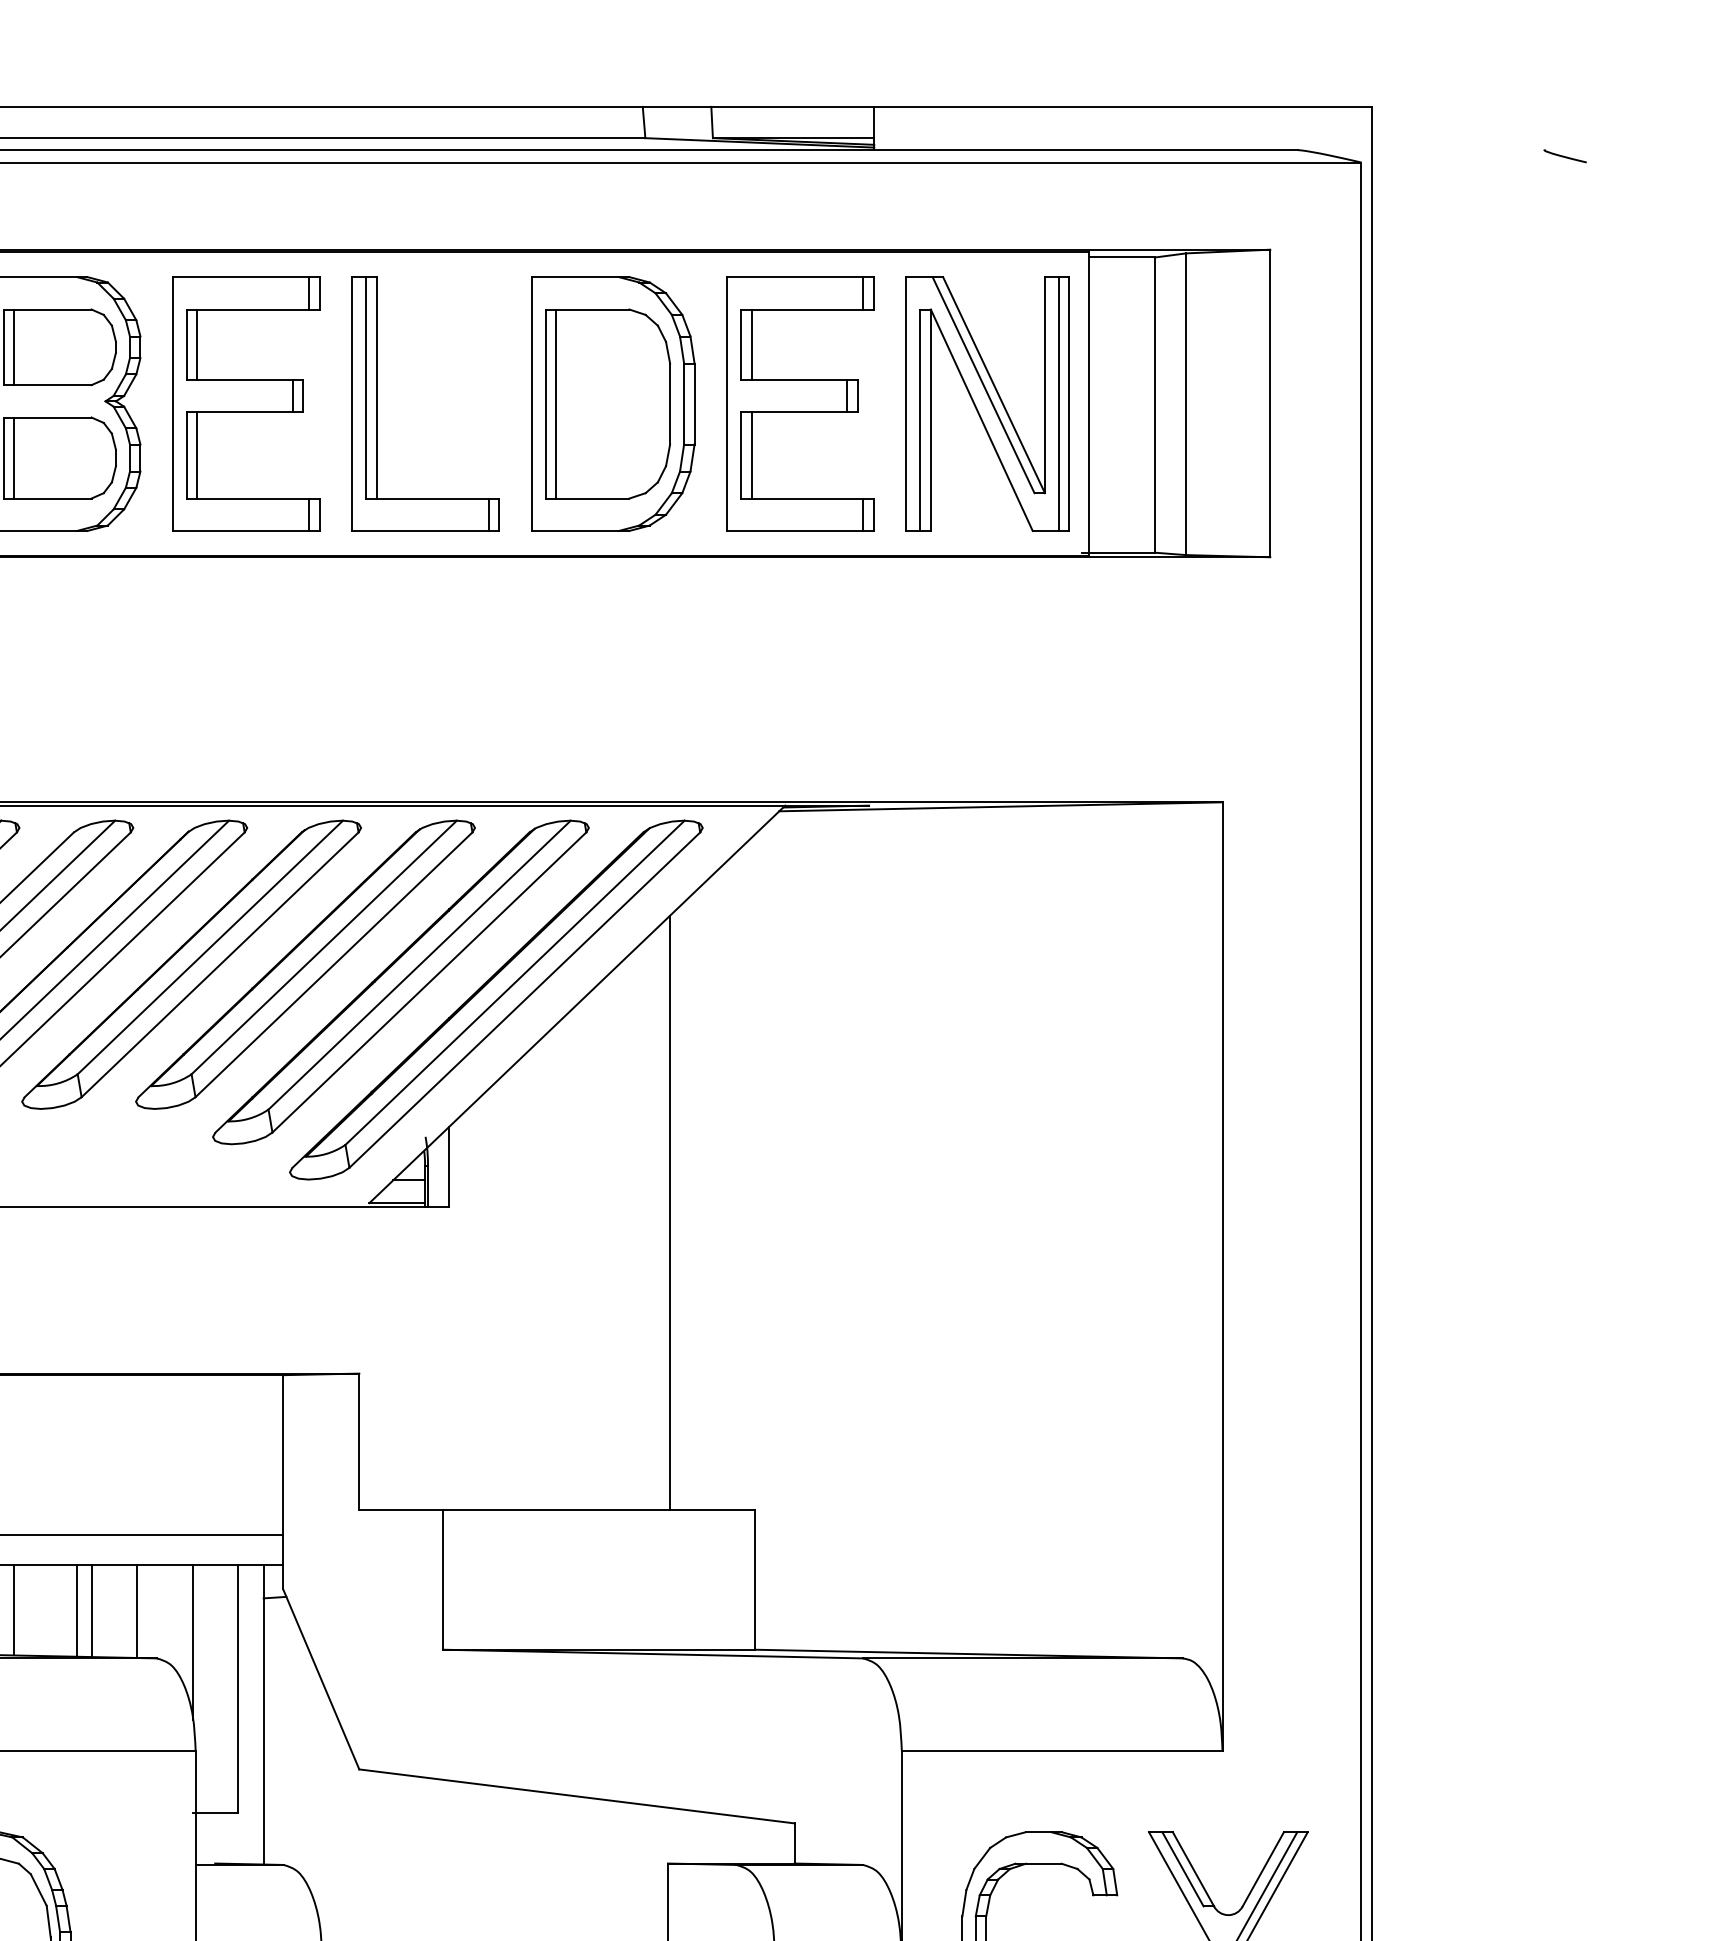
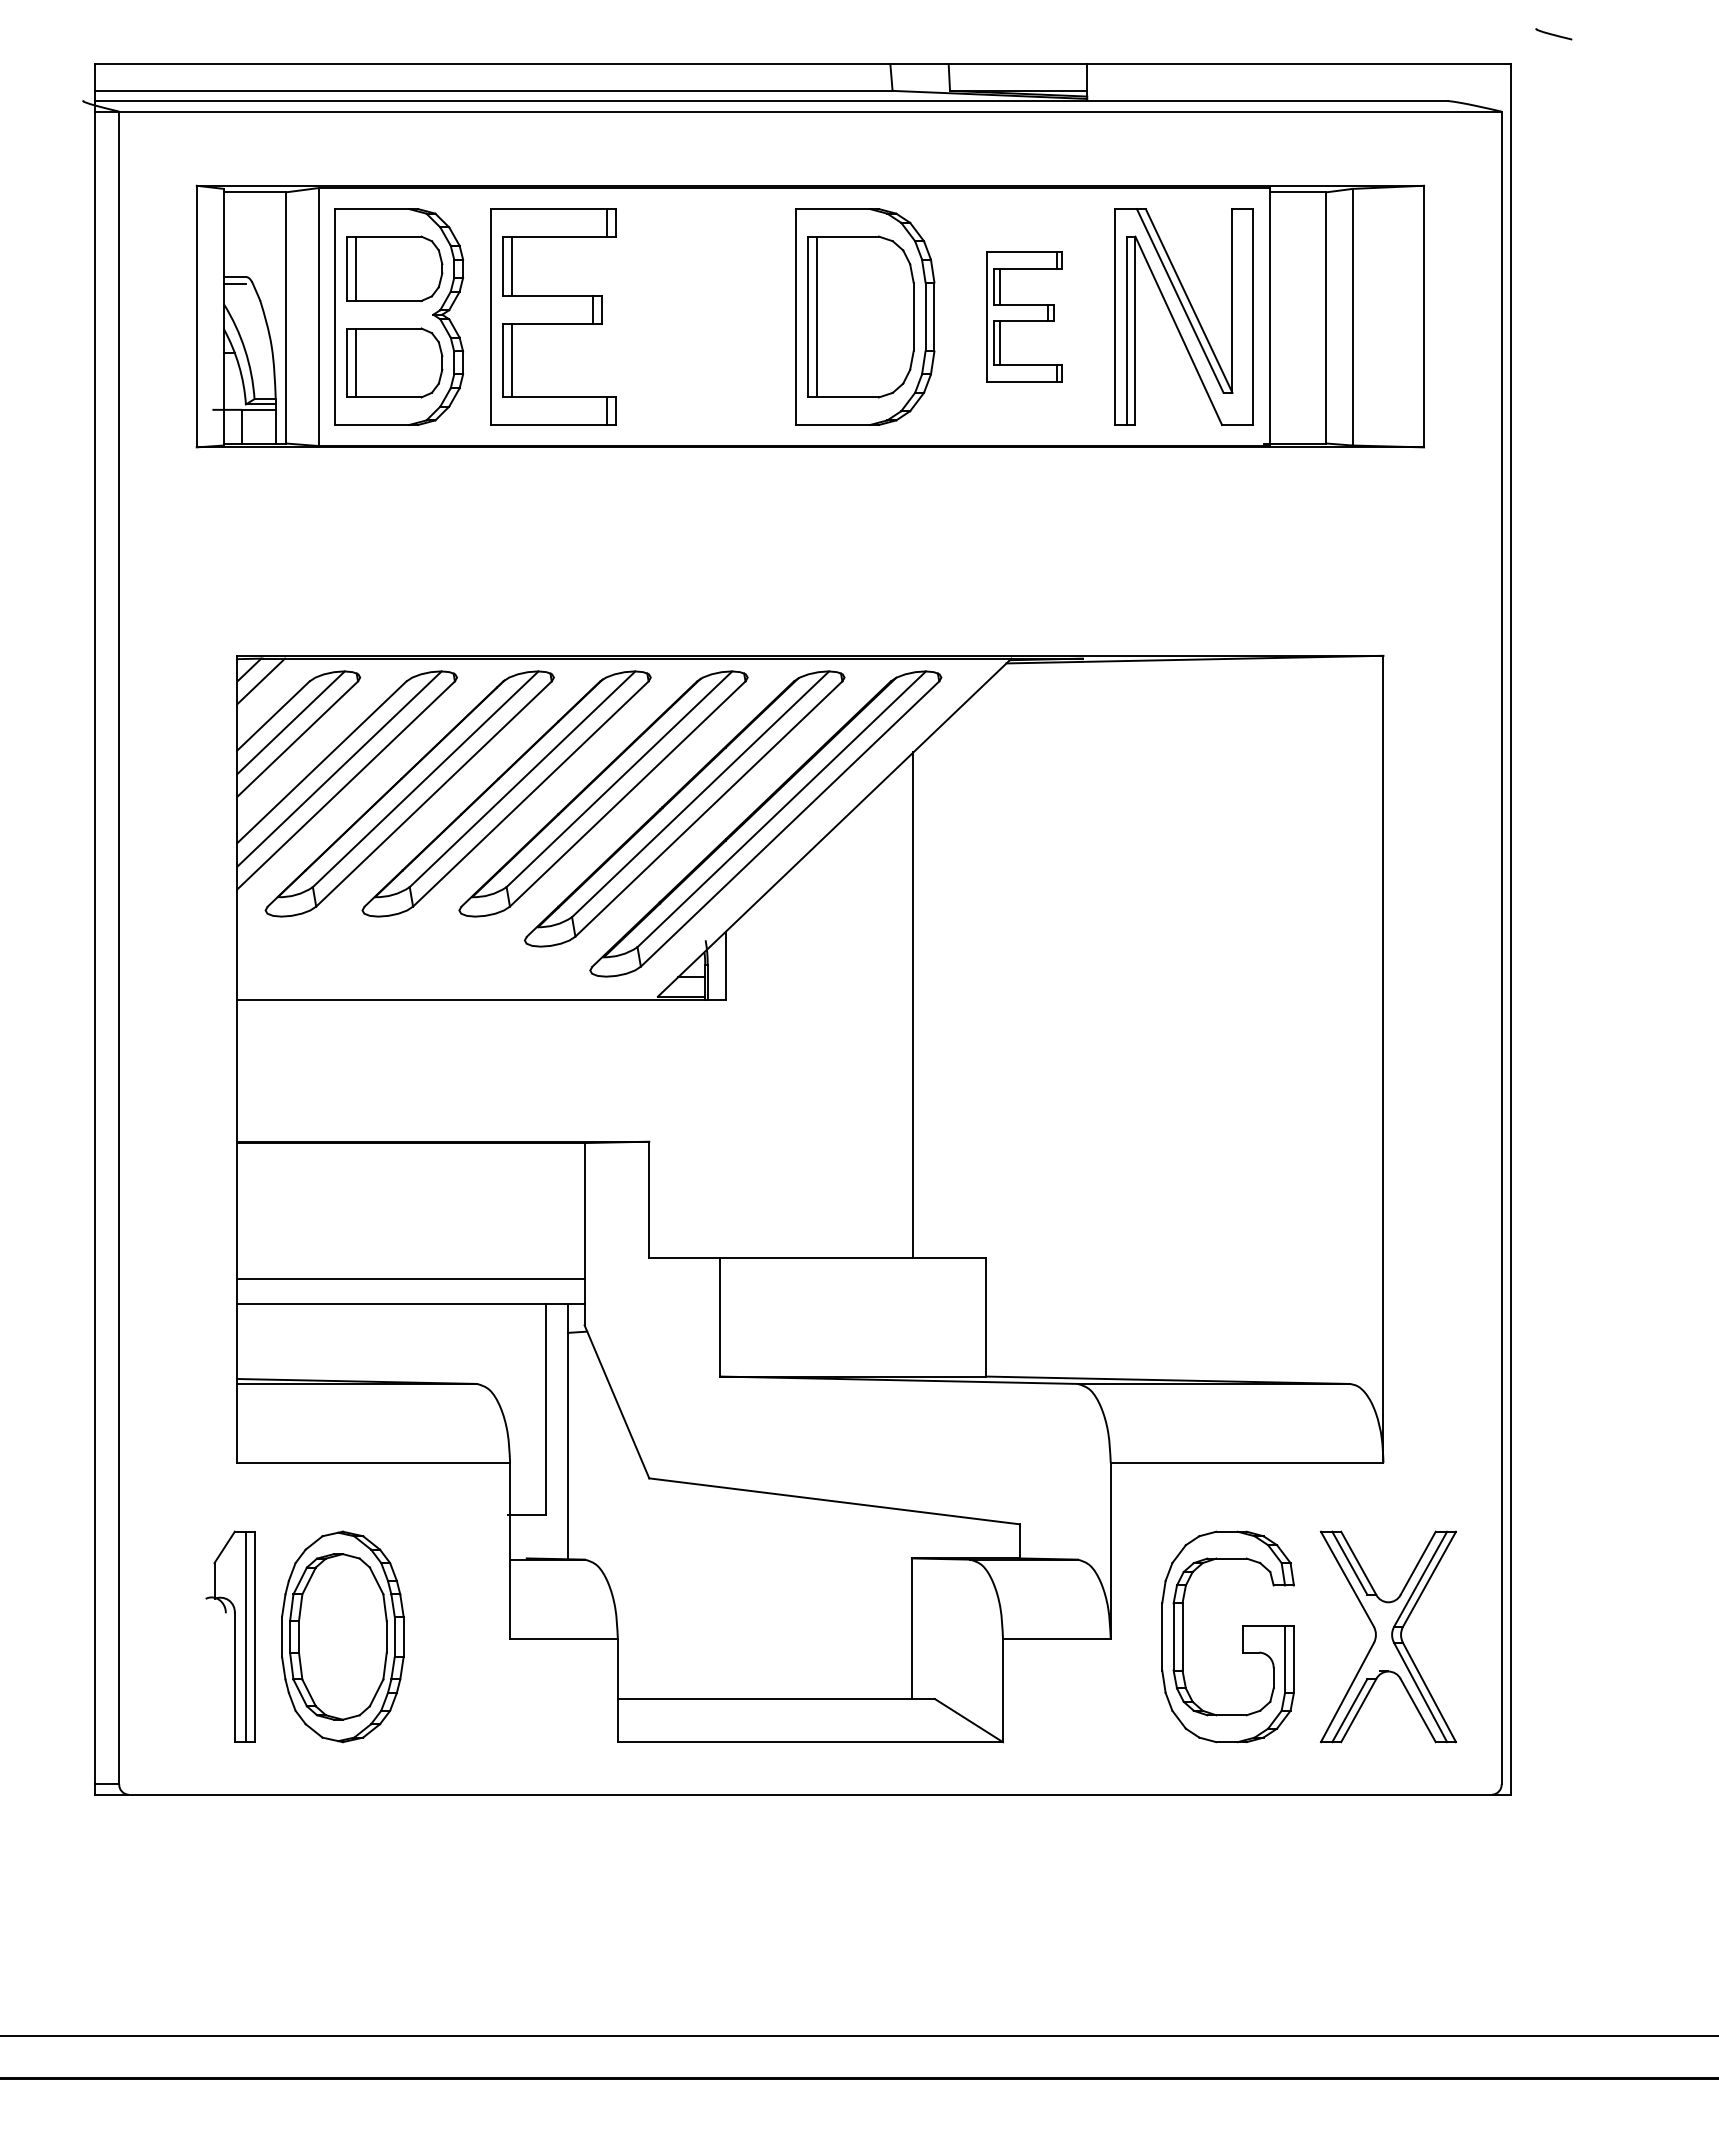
line: (1564, 156) -> (1553, 34), moved
part: (377, 403) -> (664, 316), removed
part: (800, 403) -> (1024, 316), size x0.6
line: (1059, 404) -> (1244, 317), removed
line: (13, 1609) -> (355, 1342), removed
line: (76, 1610) -> (408, 1343), removed
line: (92, 1610) -> (422, 1343), removed
line: (137, 1610) -> (460, 1343), removed
line: (192, 1642) -> (507, 1370), removed

